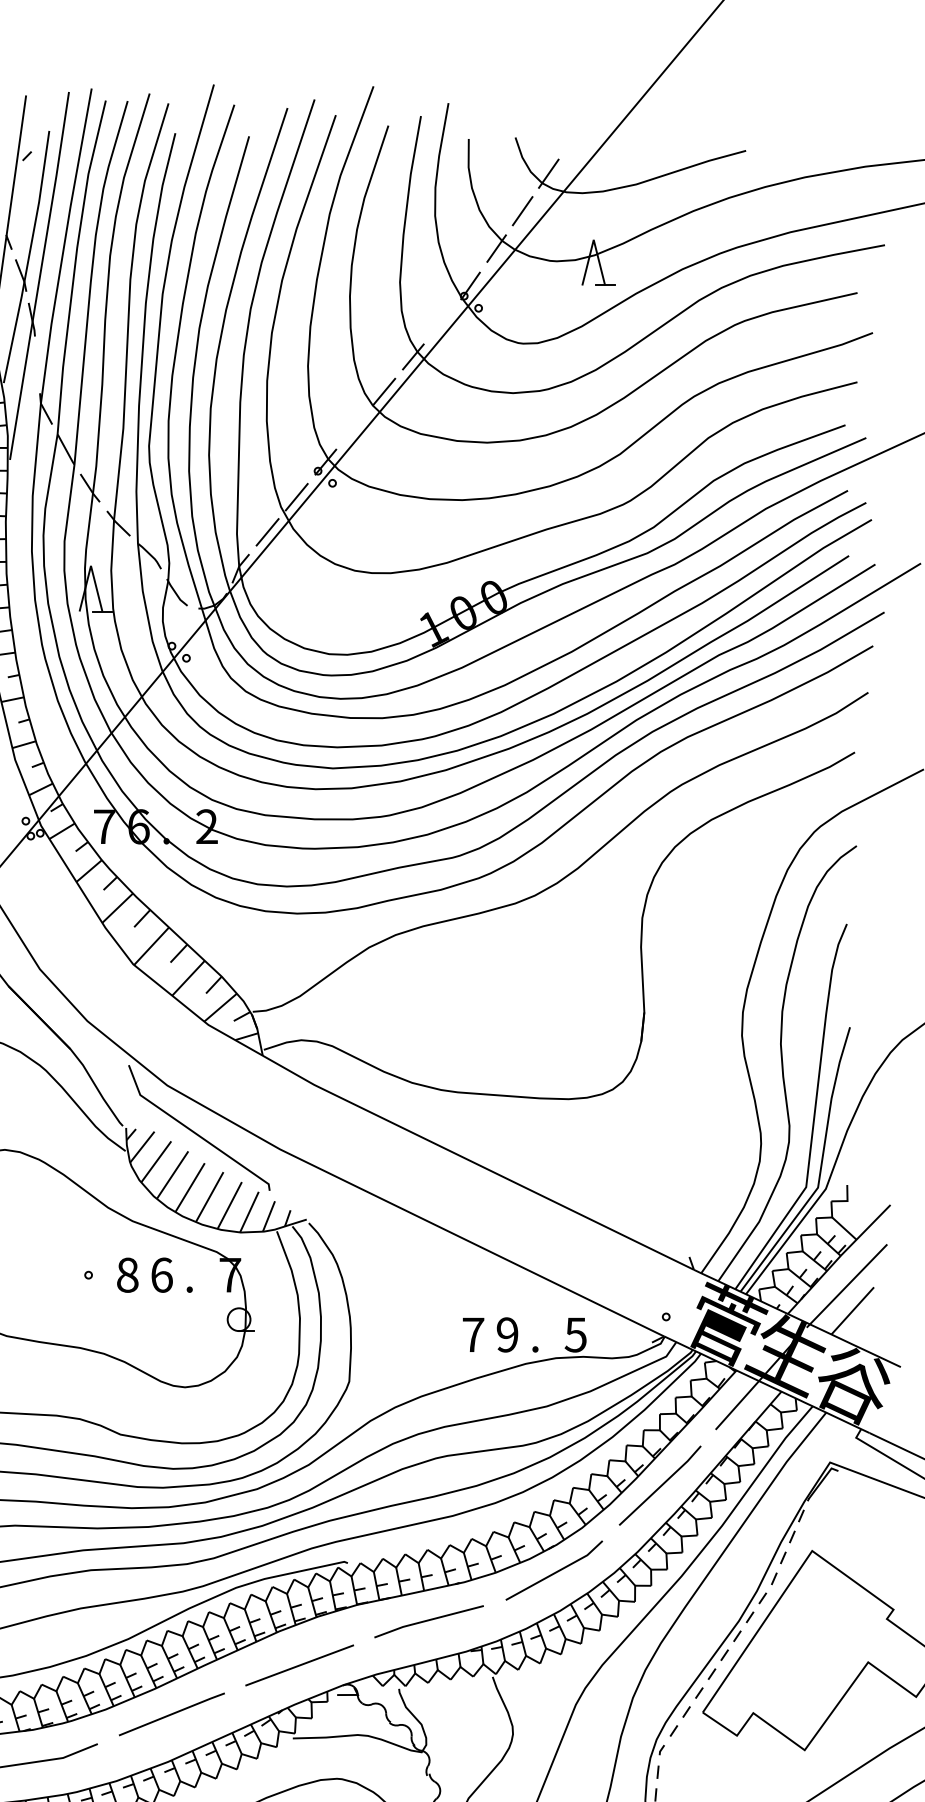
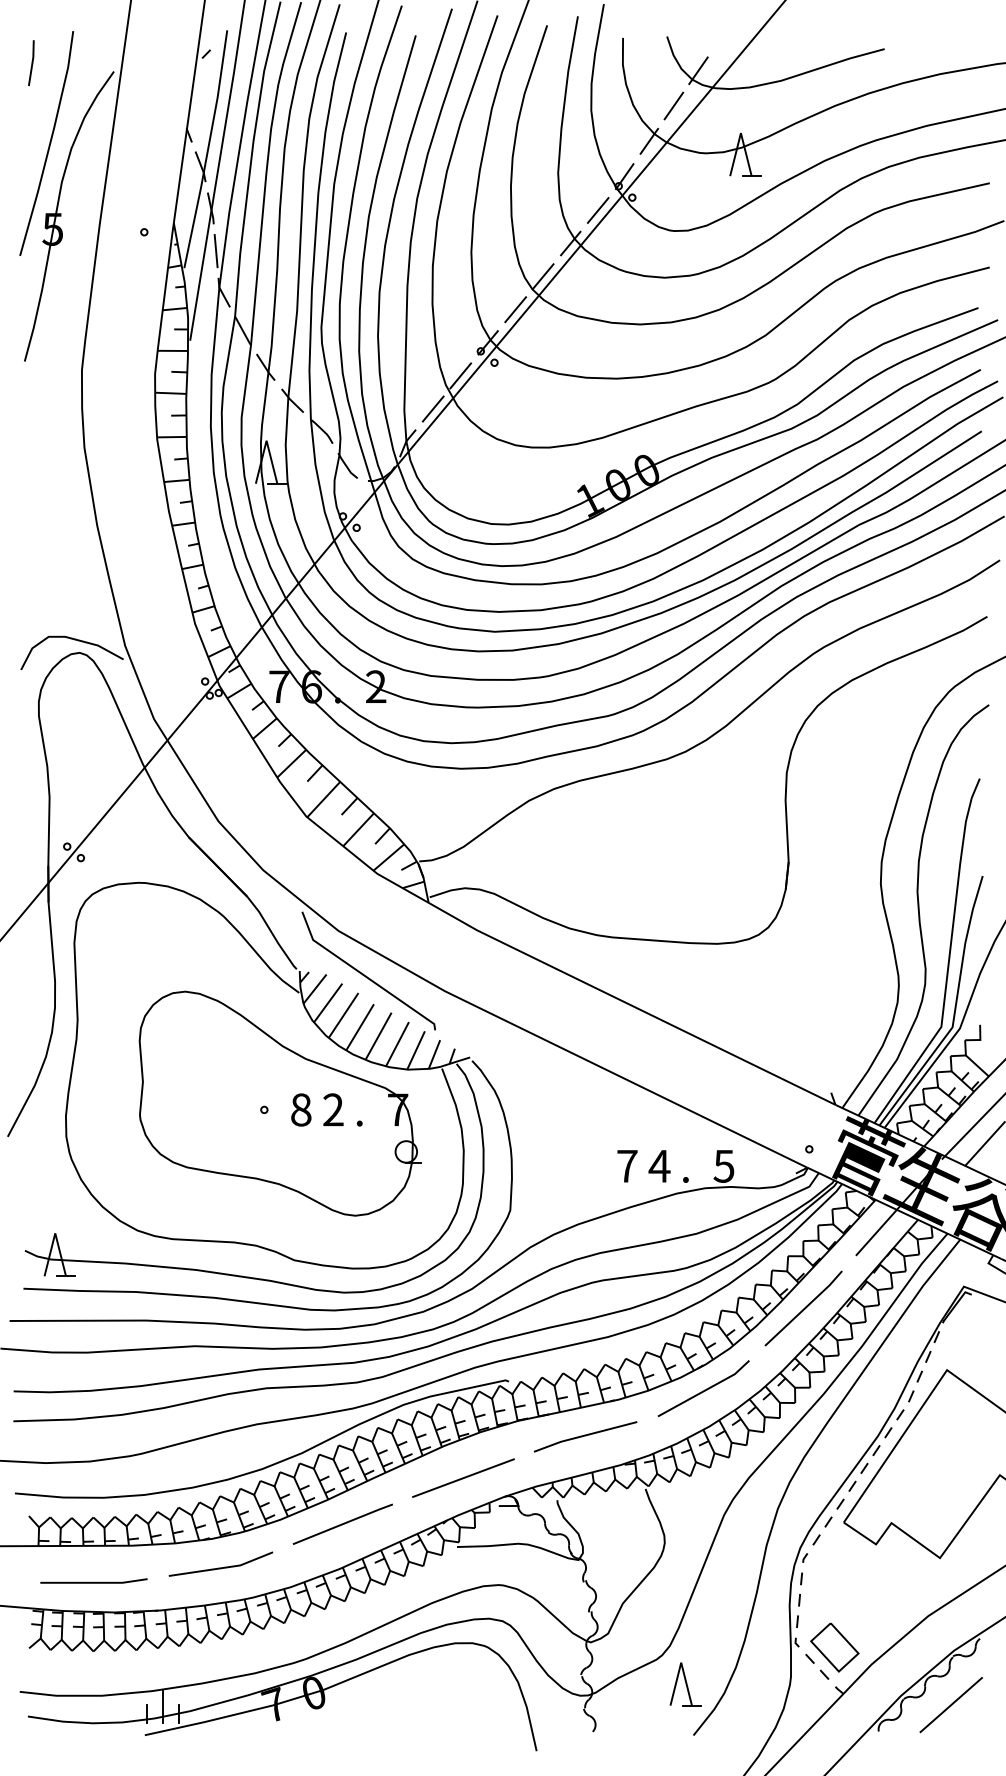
line: (441, 321) -> (597, 210), added
line: (36, 365) -> (215, 251), added
line: (354, 426) -> (515, 309), added
text: (161, 1274) -> (333, 1109), 6 -> 2
text: (507, 1334) -> (659, 1165), 9 -> 4

